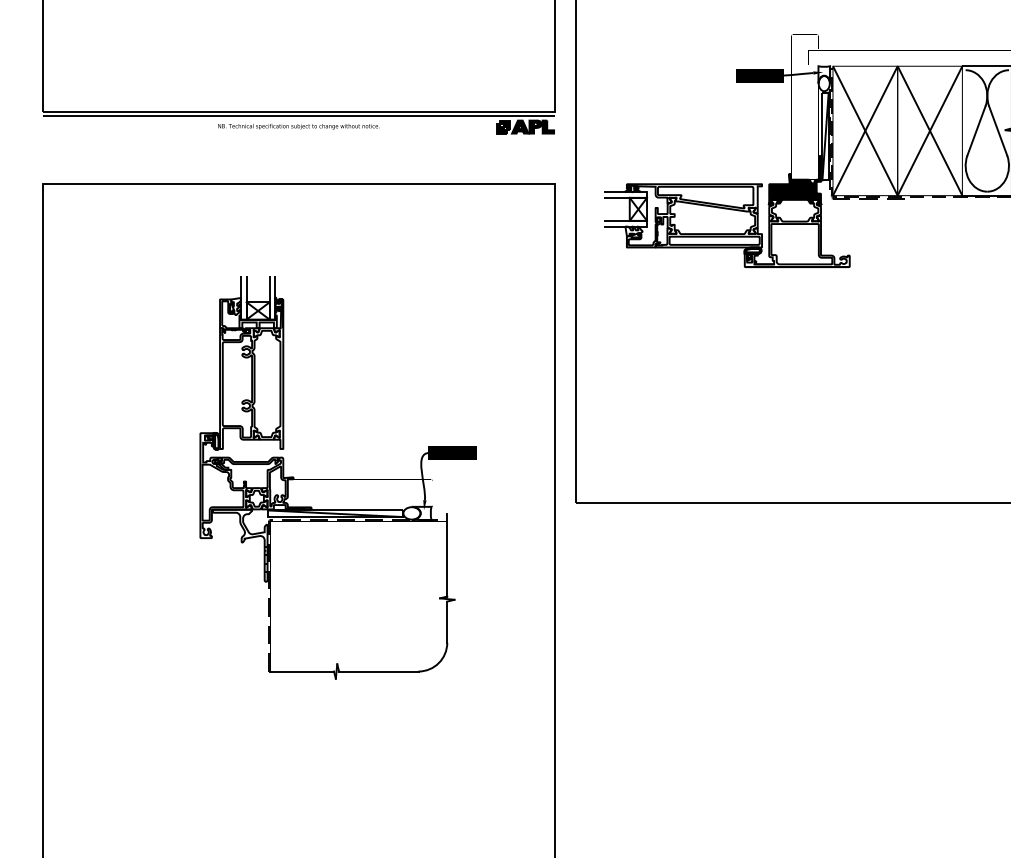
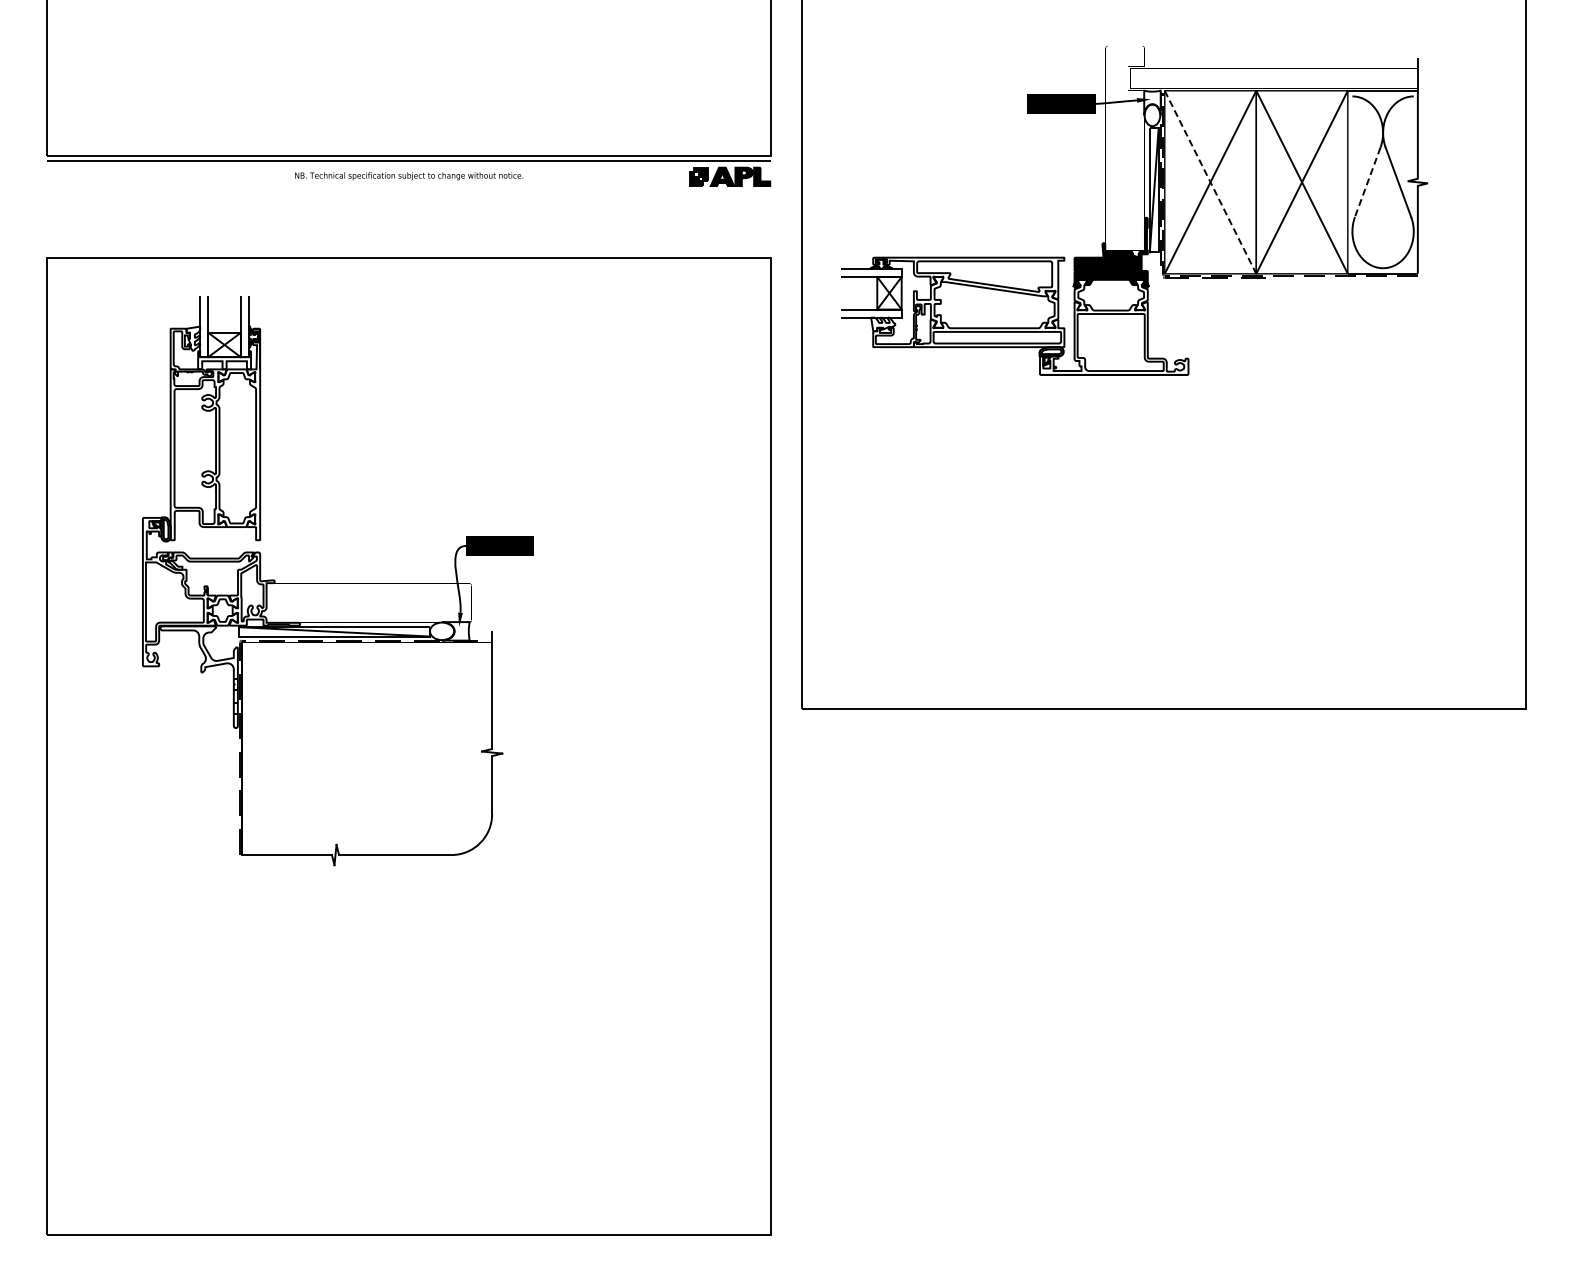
line: (865, 131) -> (1210, 182), solid -> dashed
line: (976, 131) -> (1367, 182), solid -> dashed
part: (337, 478) -> (337, 581), moved

